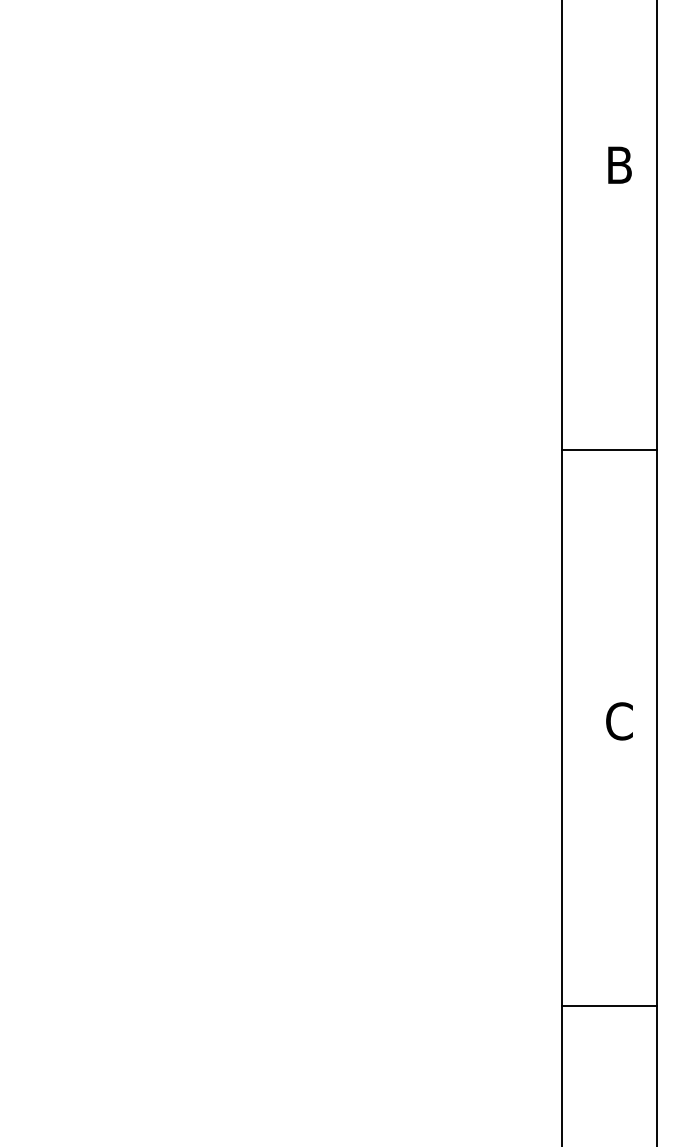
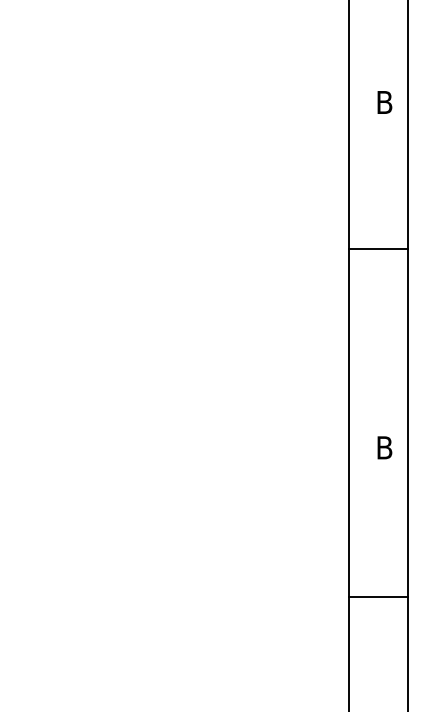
line: (608, 450) -> (377, 249), moved
text: (619, 720) -> (384, 447), C -> B
line: (608, 1005) -> (377, 597), moved

